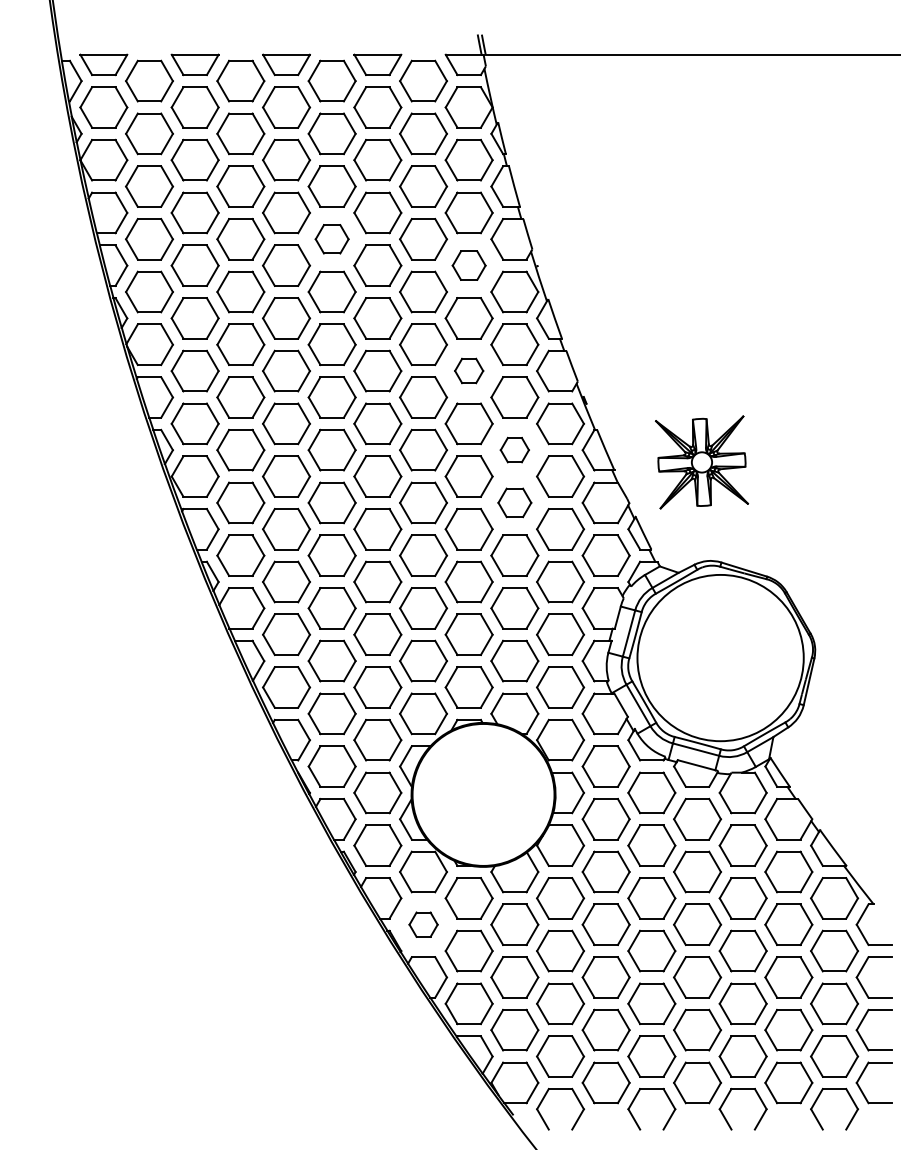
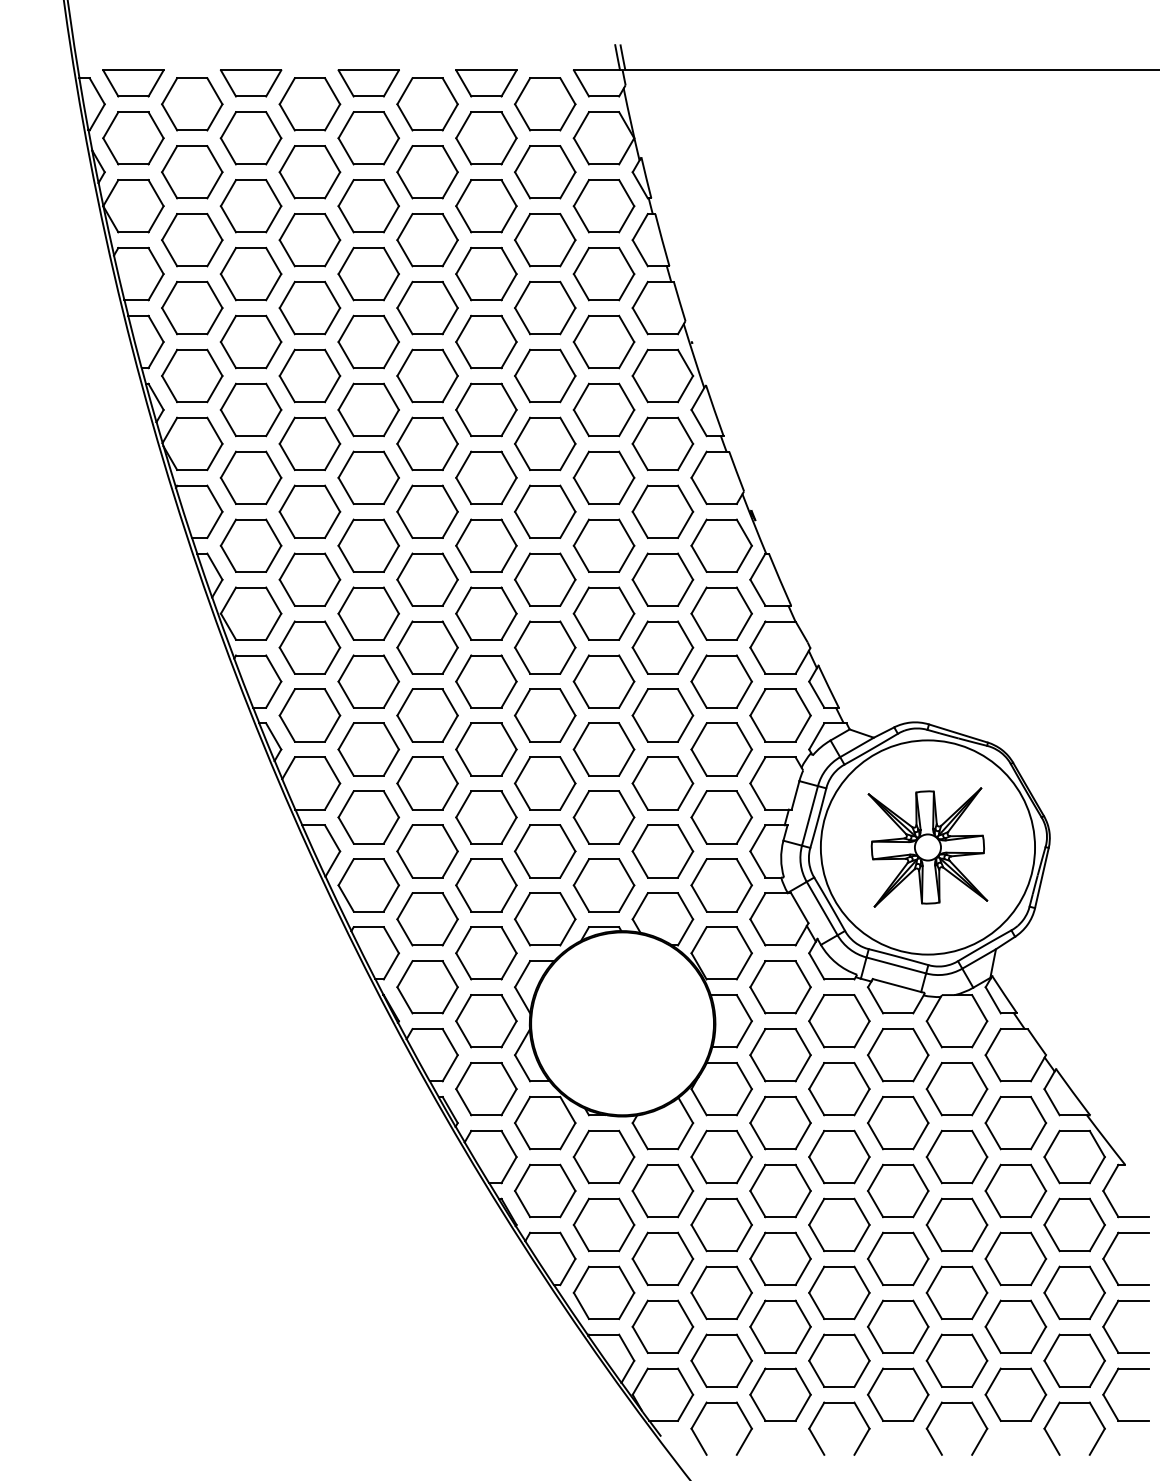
part: (332, 238) -> (427, 307), size x1.43
part: (468, 265) -> (603, 341), size x1.43
part: (468, 370) -> (603, 477), size x1.67
part: (514, 450) -> (662, 579), size x1.67
part: (701, 462) -> (927, 847), moved
part: (514, 502) -> (662, 647), size x1.43
part: (423, 924) -> (545, 1190), size x1.67

